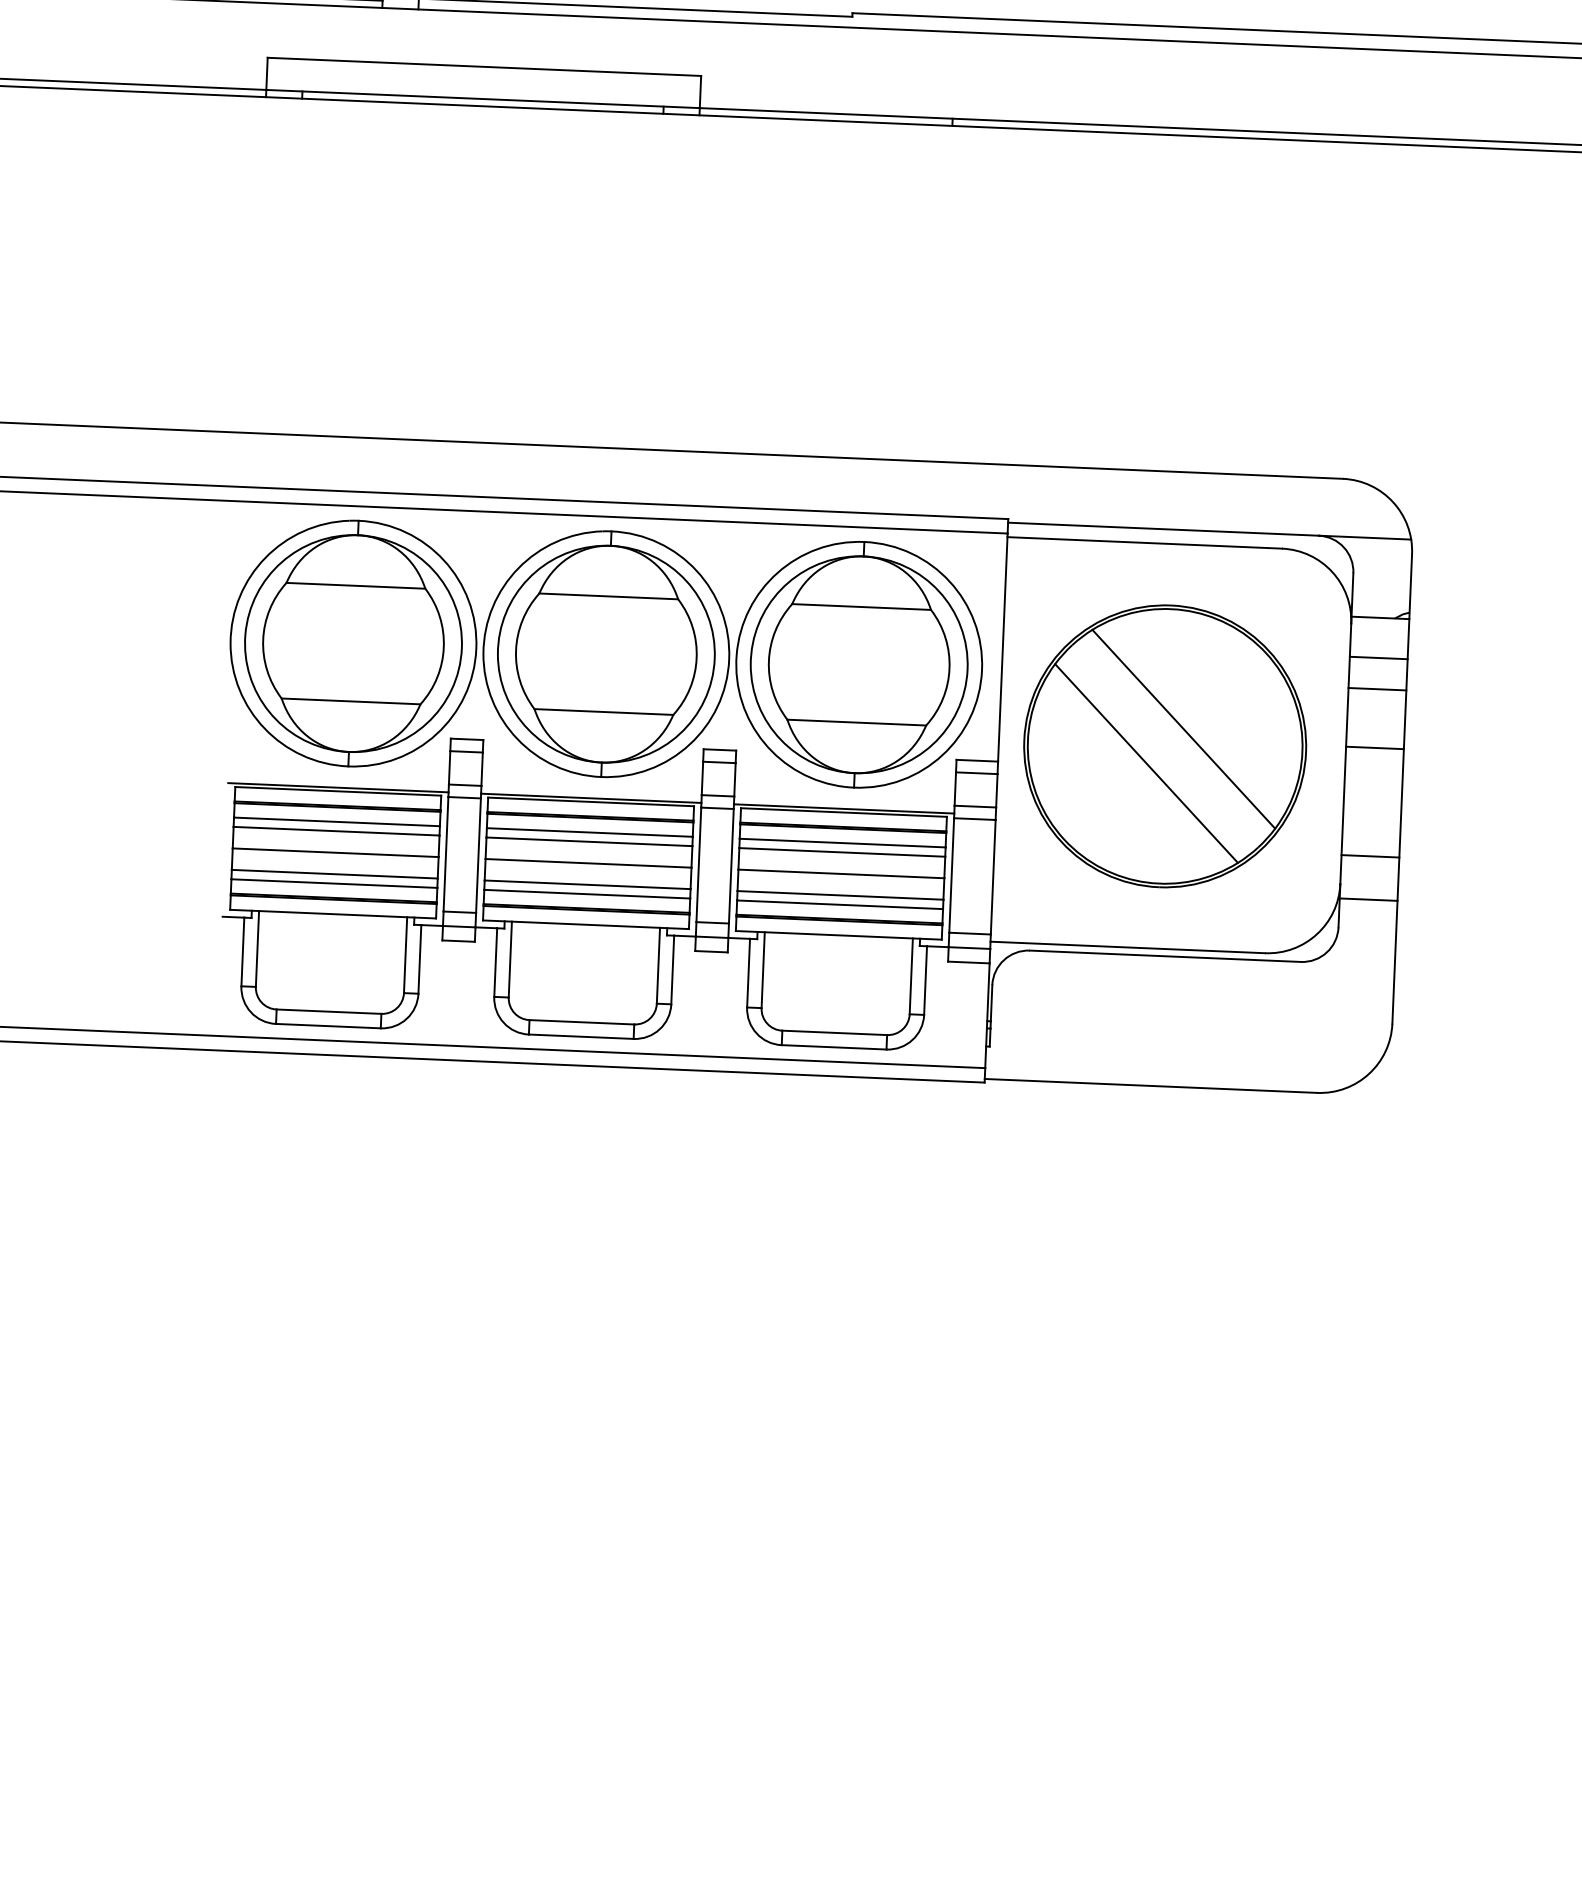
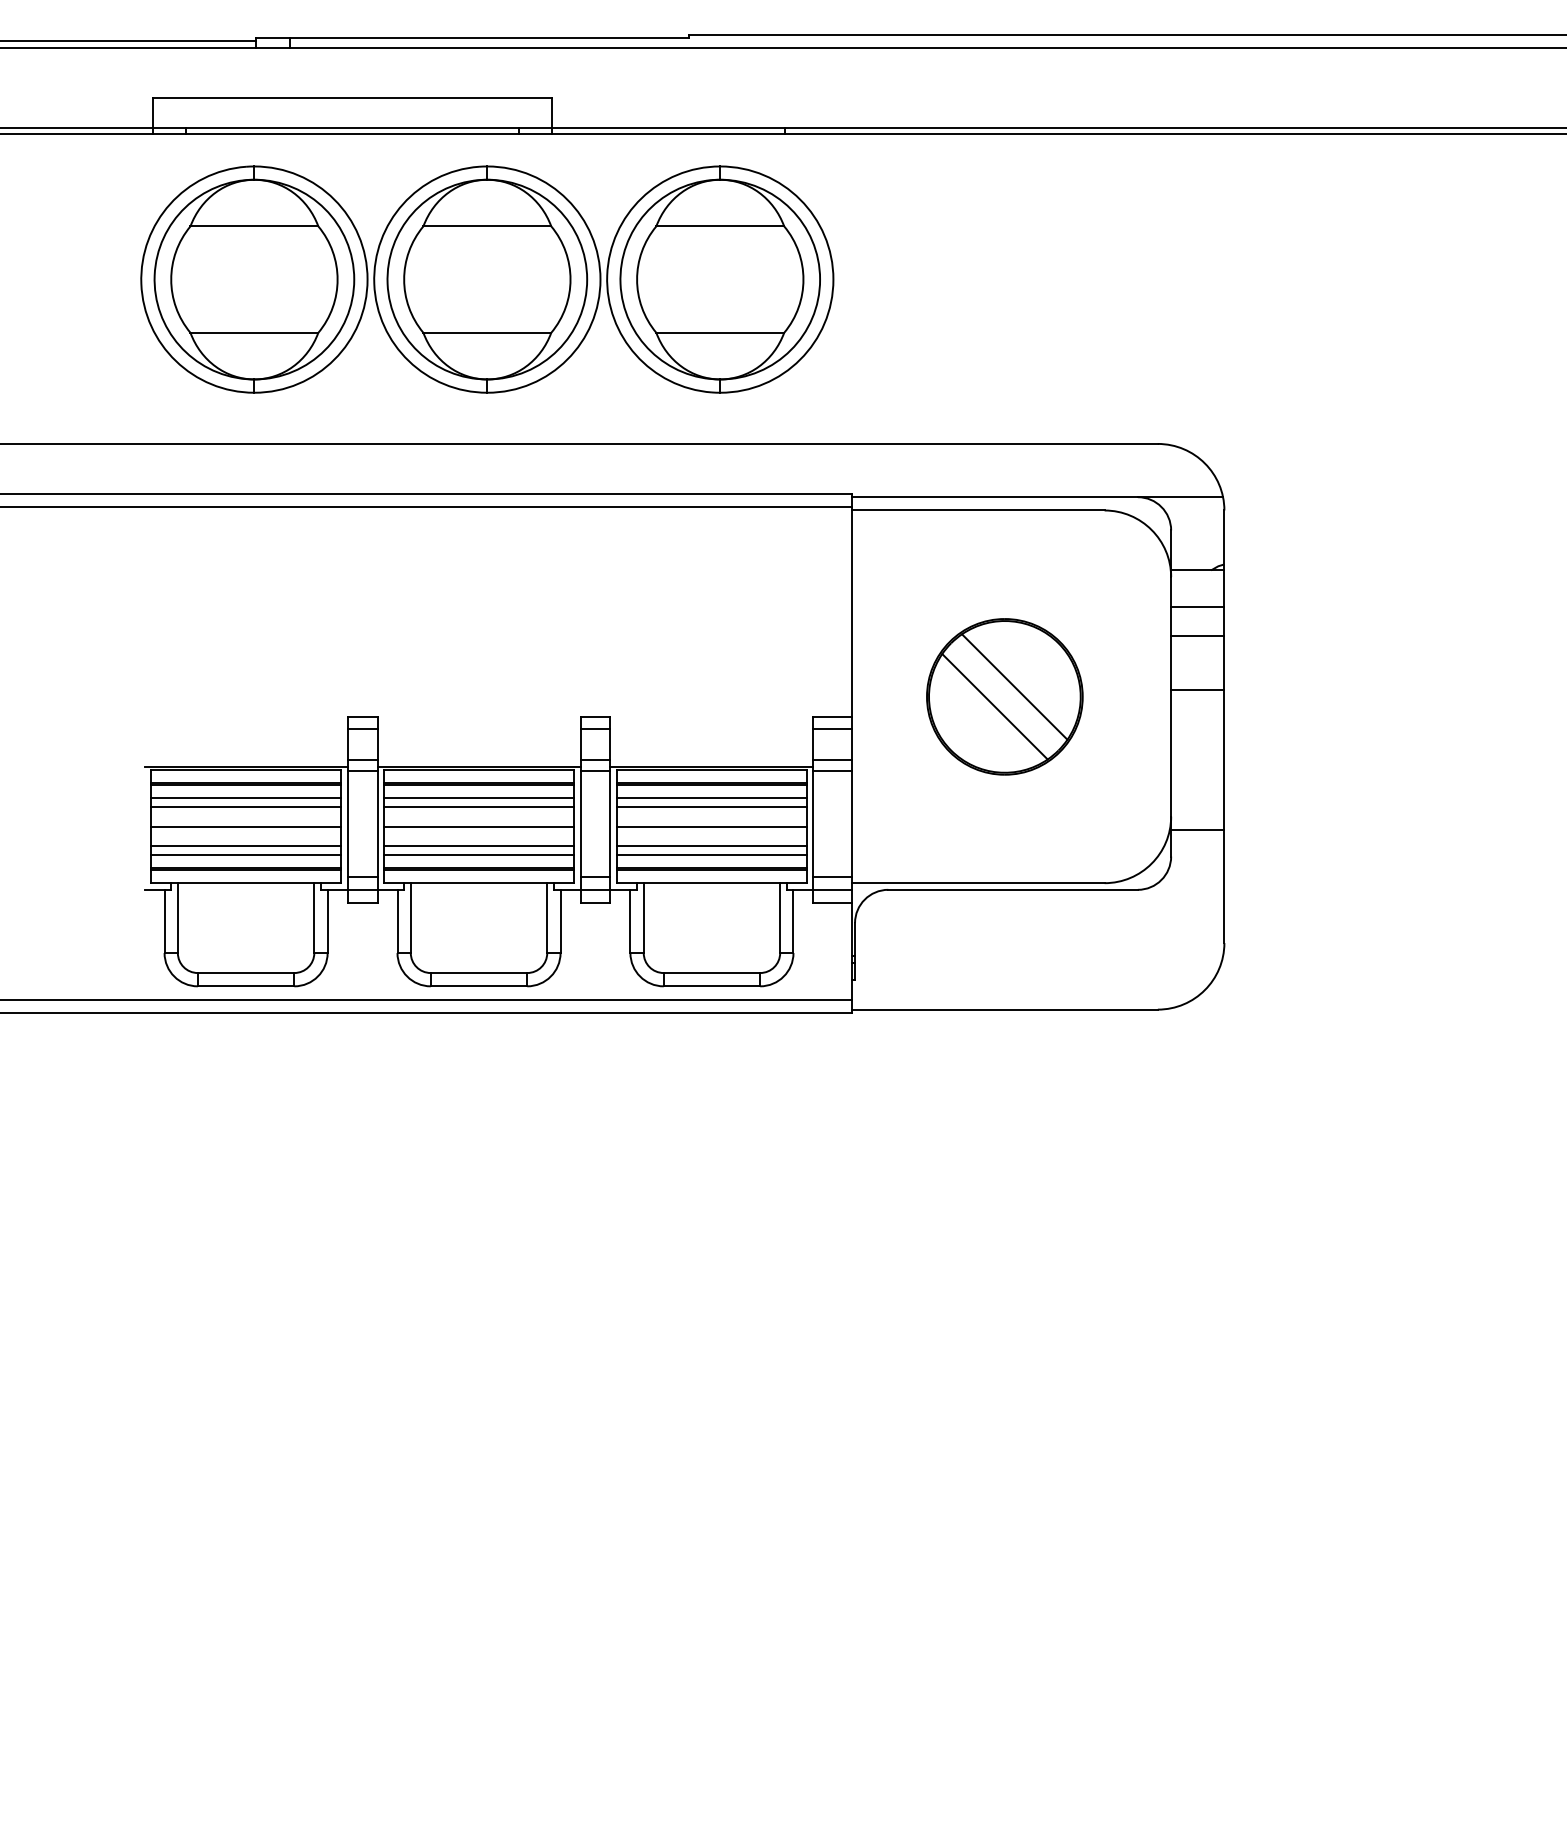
part: (606, 654) -> (487, 279), moved
part: (1164, 746) -> (1004, 696), size x0.6
line: (1370, 856) -> (1197, 790), removed

